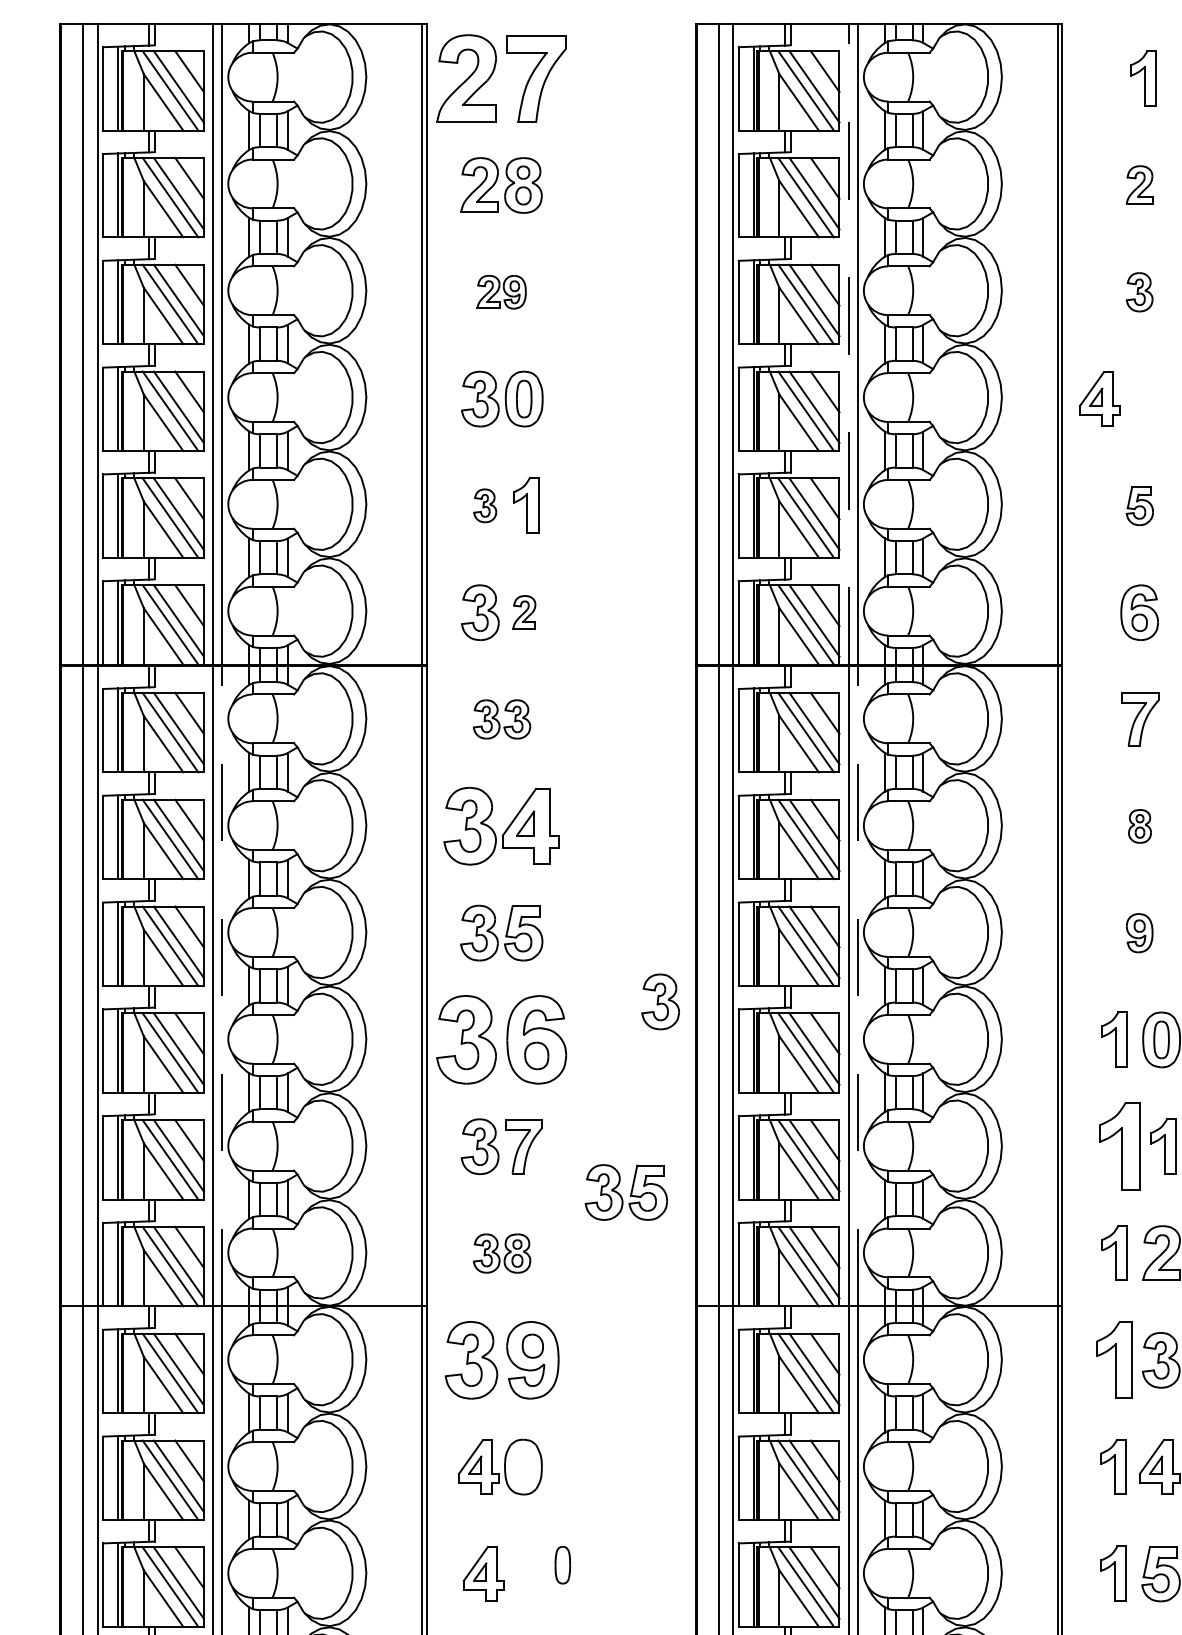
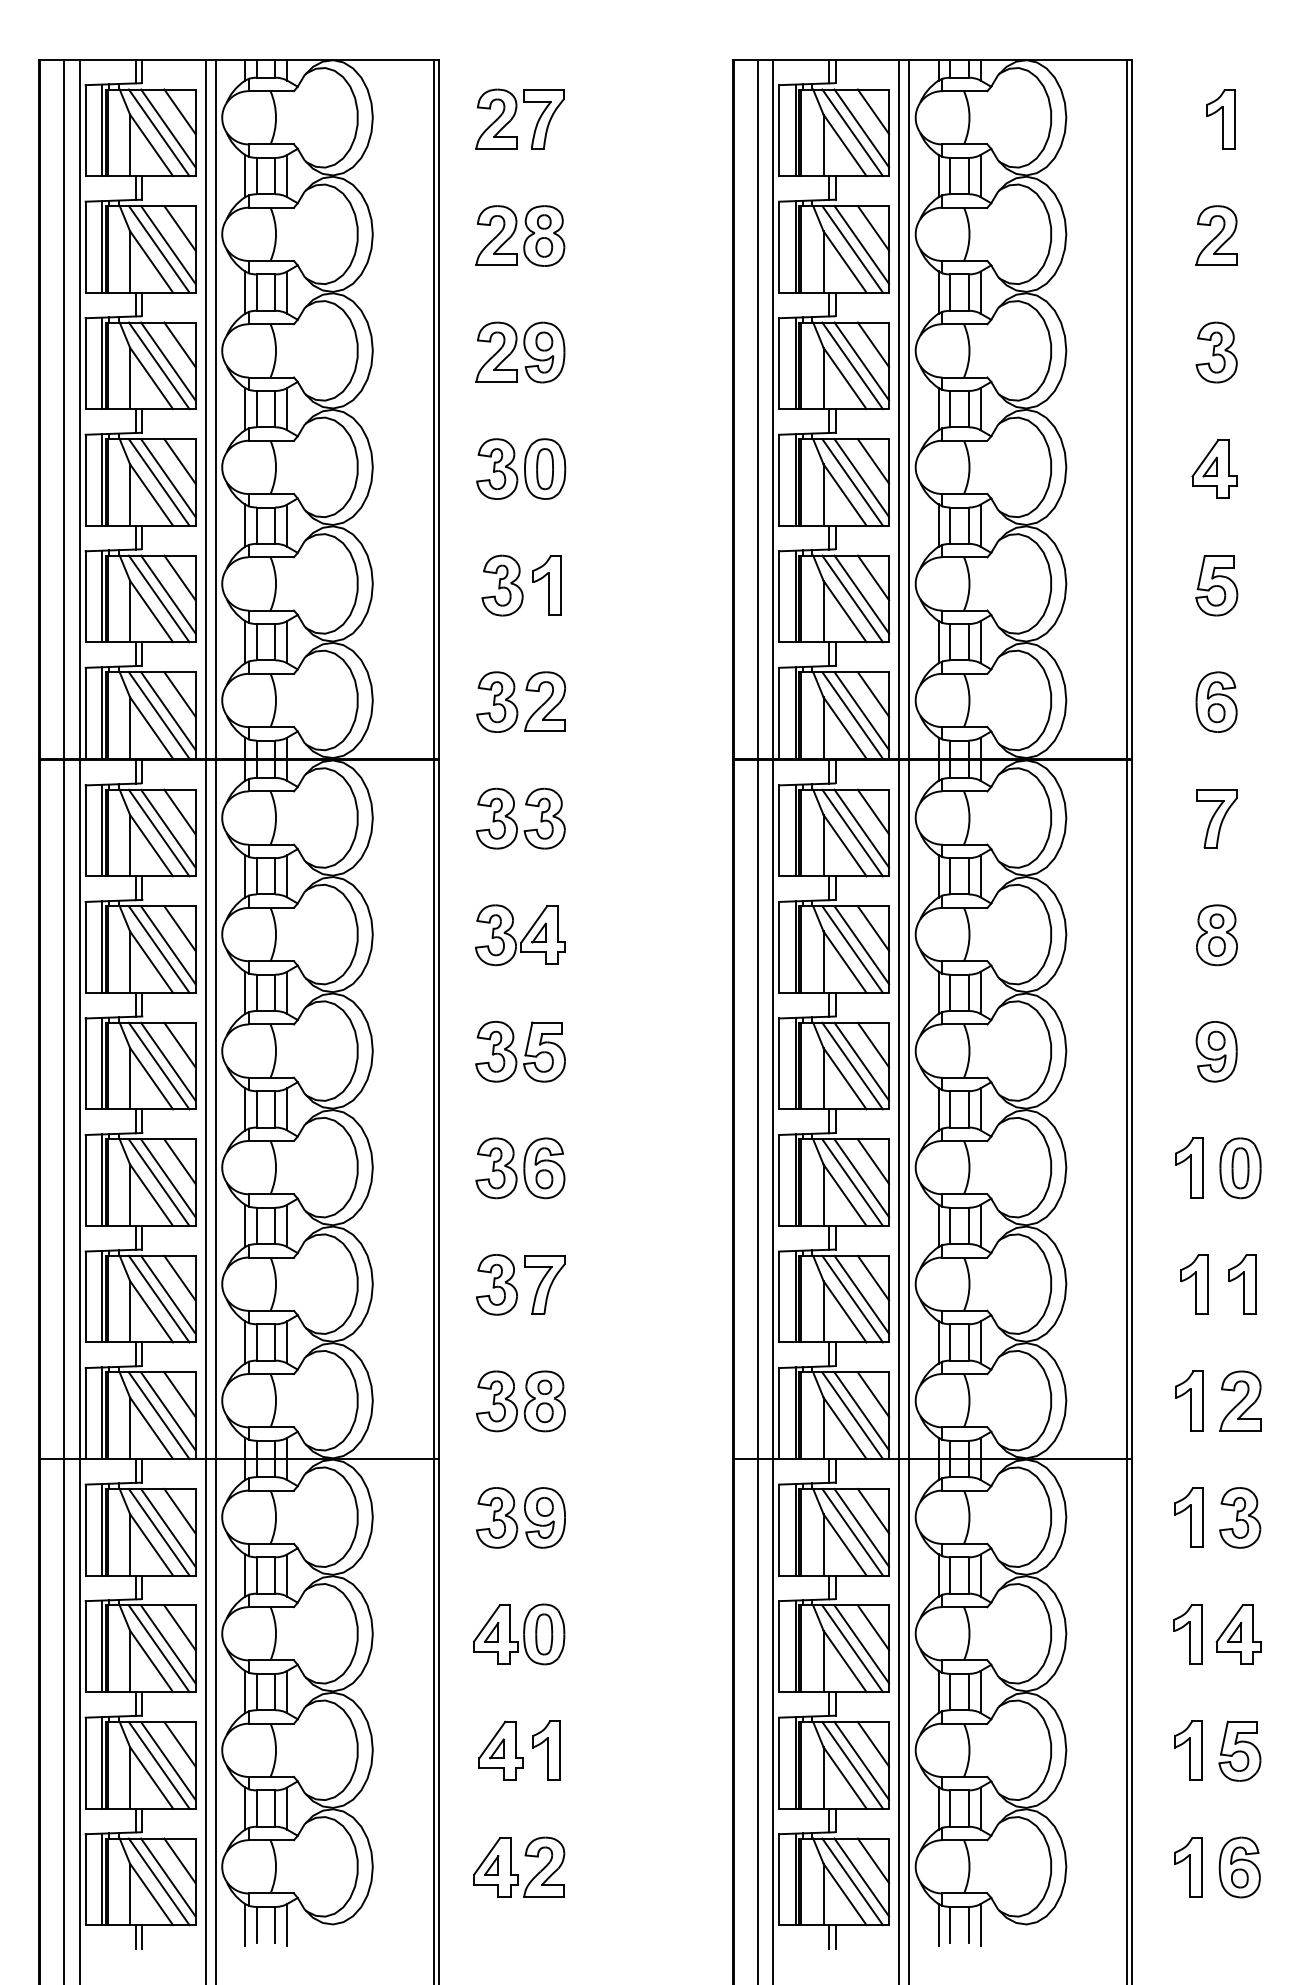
part: (500, 77) -> (519, 118), size x0.62
part: (1139, 185) -> (1216, 235), size x1.43
part: (501, 292) -> (520, 352), size x1.67
part: (1139, 292) -> (1216, 352), size x1.43
line: (849, 344) -> (899, 409), dashed -> solid
part: (1100, 398) -> (1214, 468), moved
part: (485, 505) -> (502, 585), size x1.67
part: (1139, 505) -> (1216, 585), size x1.43
part: (524, 612) -> (545, 701), size x1.67
part: (501, 719) -> (520, 818), size x1.43
part: (501, 826) -> (520, 935), size x0.71
part: (1139, 826) -> (1216, 935), size x1.67
part: (1139, 932) -> (1216, 1051), size x1.43
line: (222, 986) -> (215, 1109), dashed -> solid
line: (858, 986) -> (909, 1109), dashed -> solid
part: (660, 1001) -> (693, 1126), removed
part: (501, 1040) -> (520, 1168), size x0.62
part: (1119, 1146) -> (1194, 1284), size x0.62
part: (626, 1192) -> (656, 1334), removed
part: (501, 1253) -> (520, 1401), size x1.43
part: (501, 1359) -> (520, 1517), size x0.71
part: (1113, 1359) -> (1188, 1517), size x0.71
part: (563, 1565) -> (544, 1634), moved
part: (525, 1573) -> (546, 1750), added

